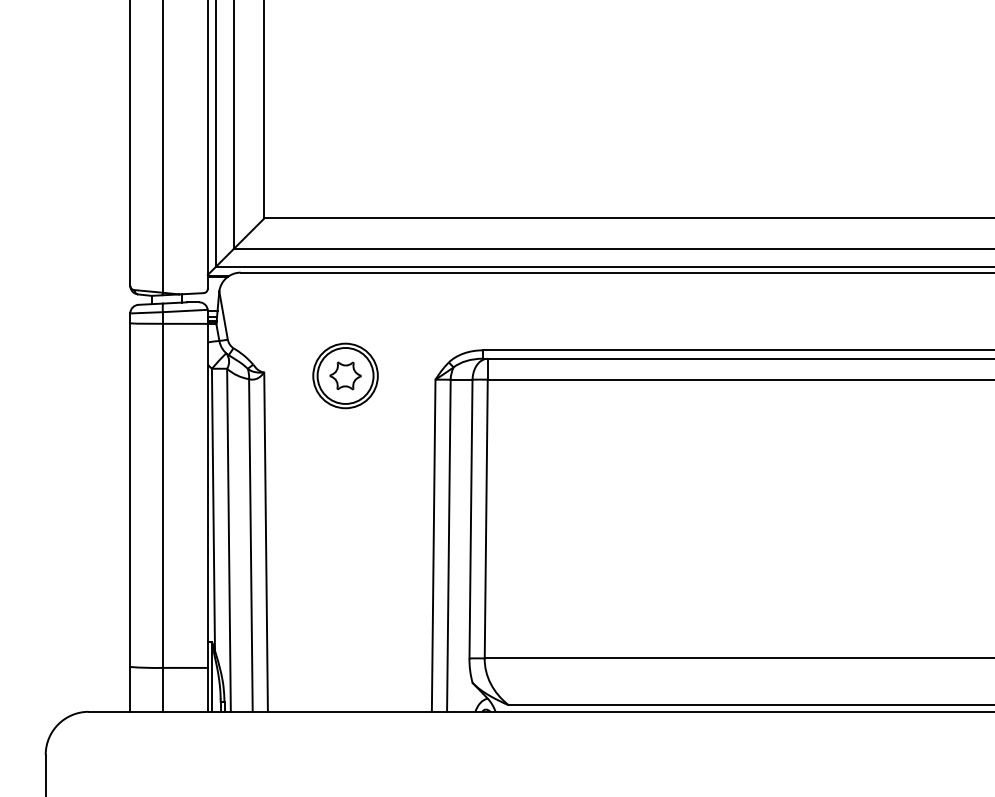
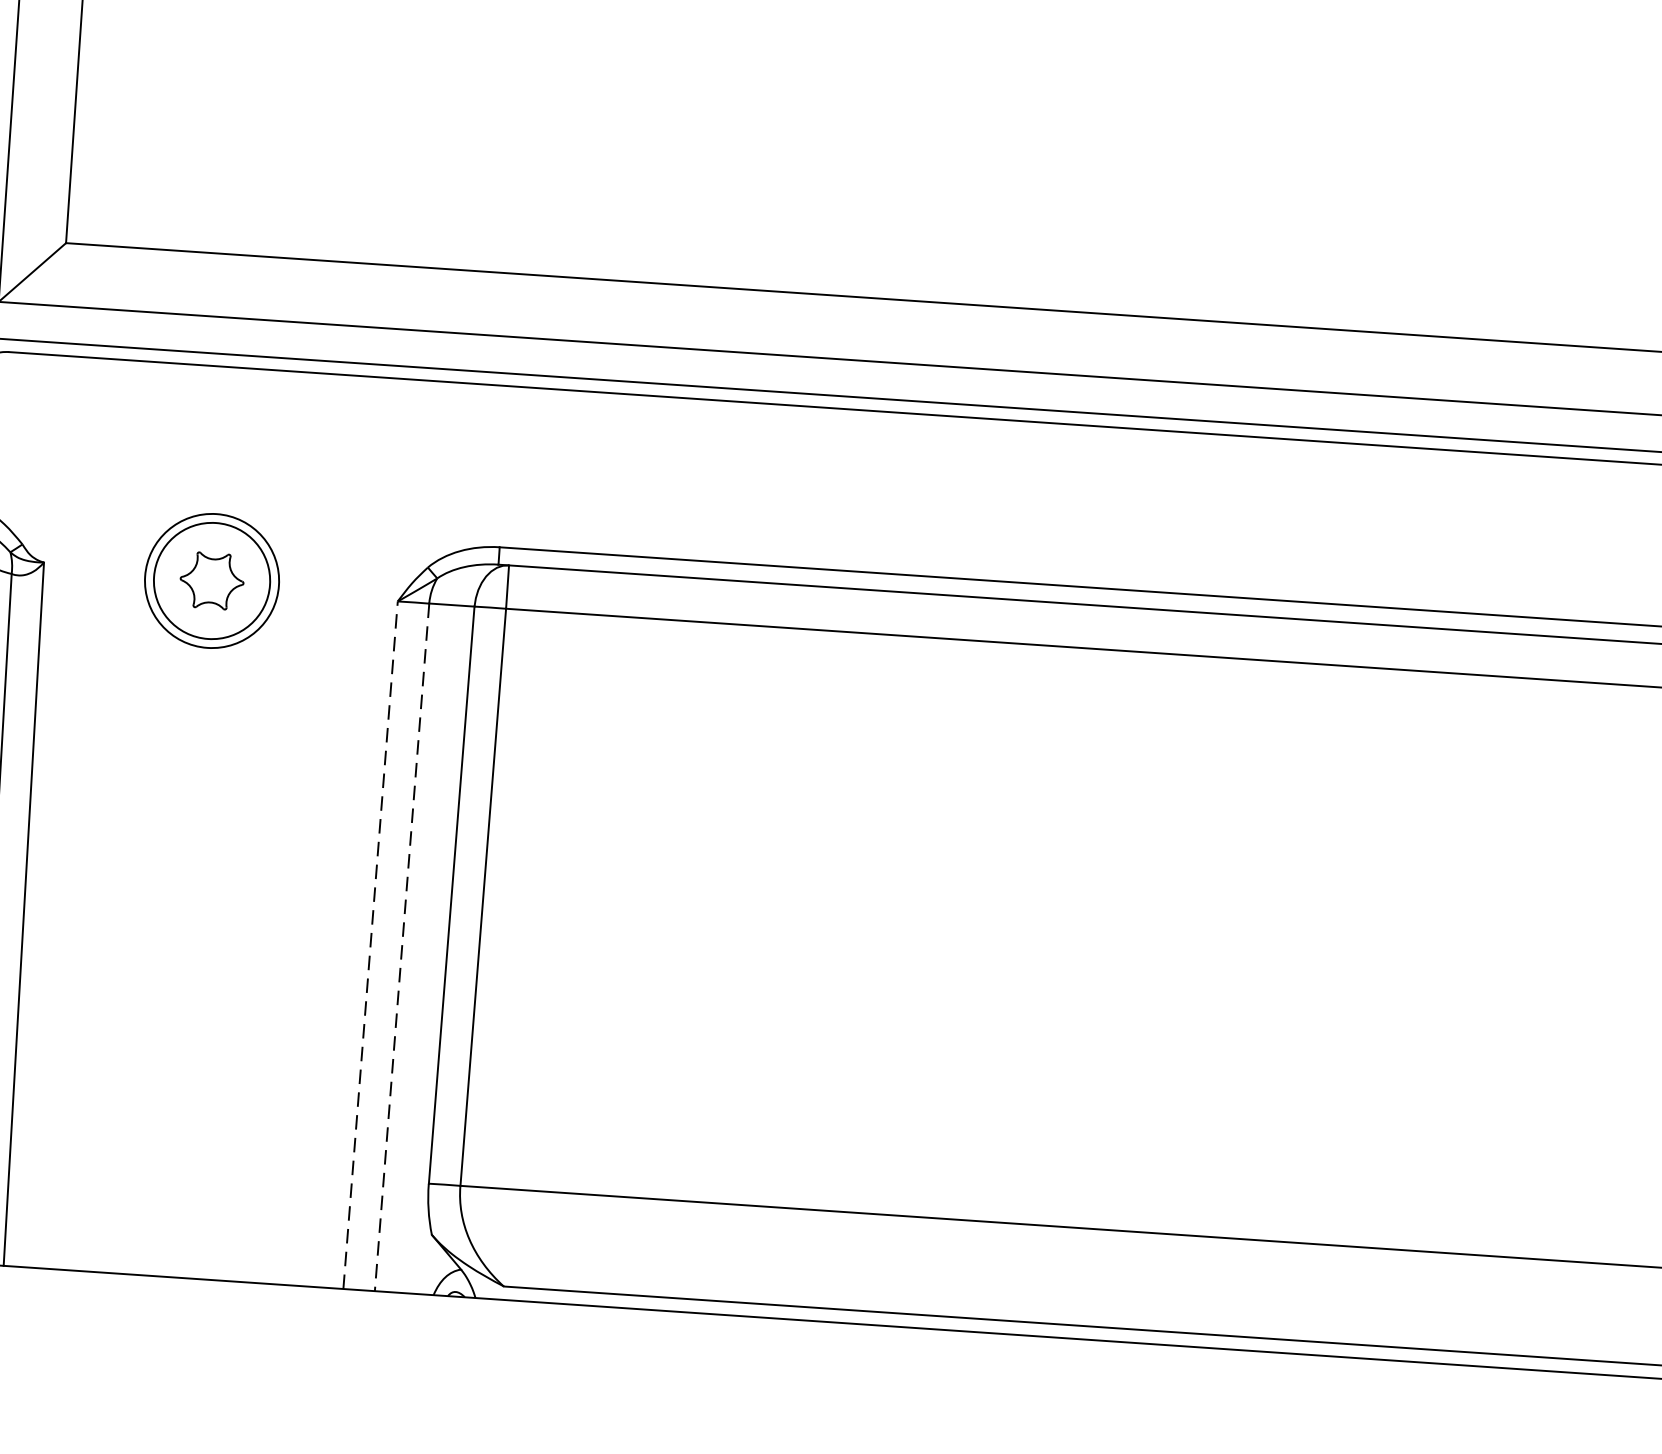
line: (433, 545) -> (370, 944), solid -> dashed
line: (448, 546) -> (401, 948), solid -> dashed

